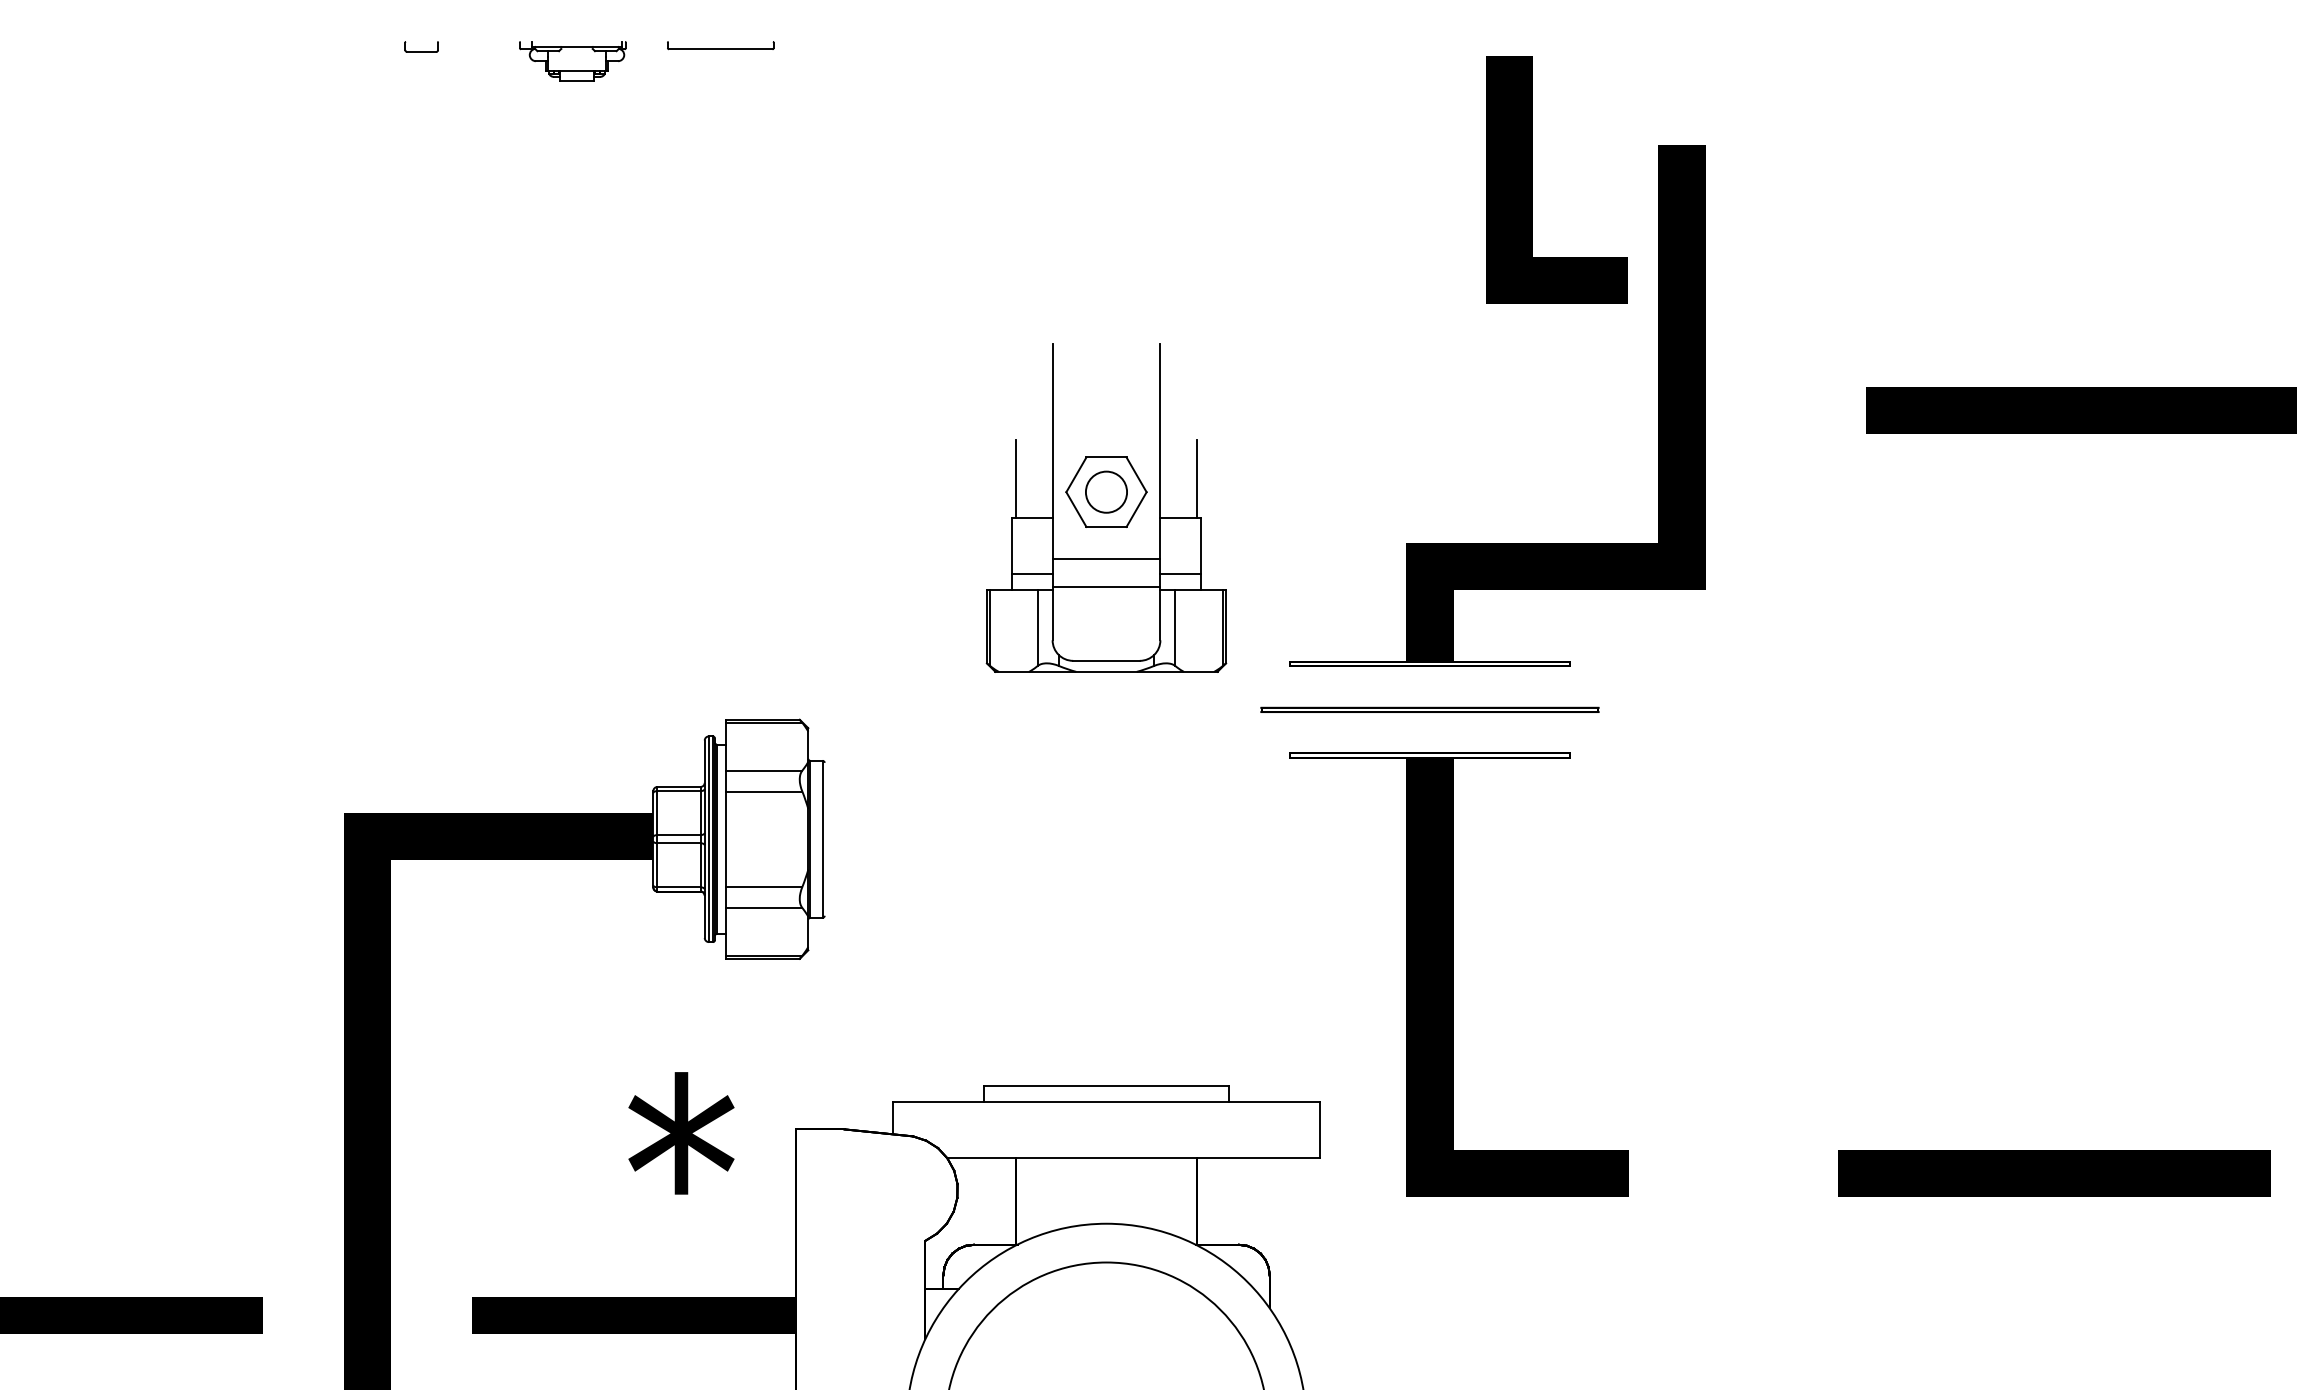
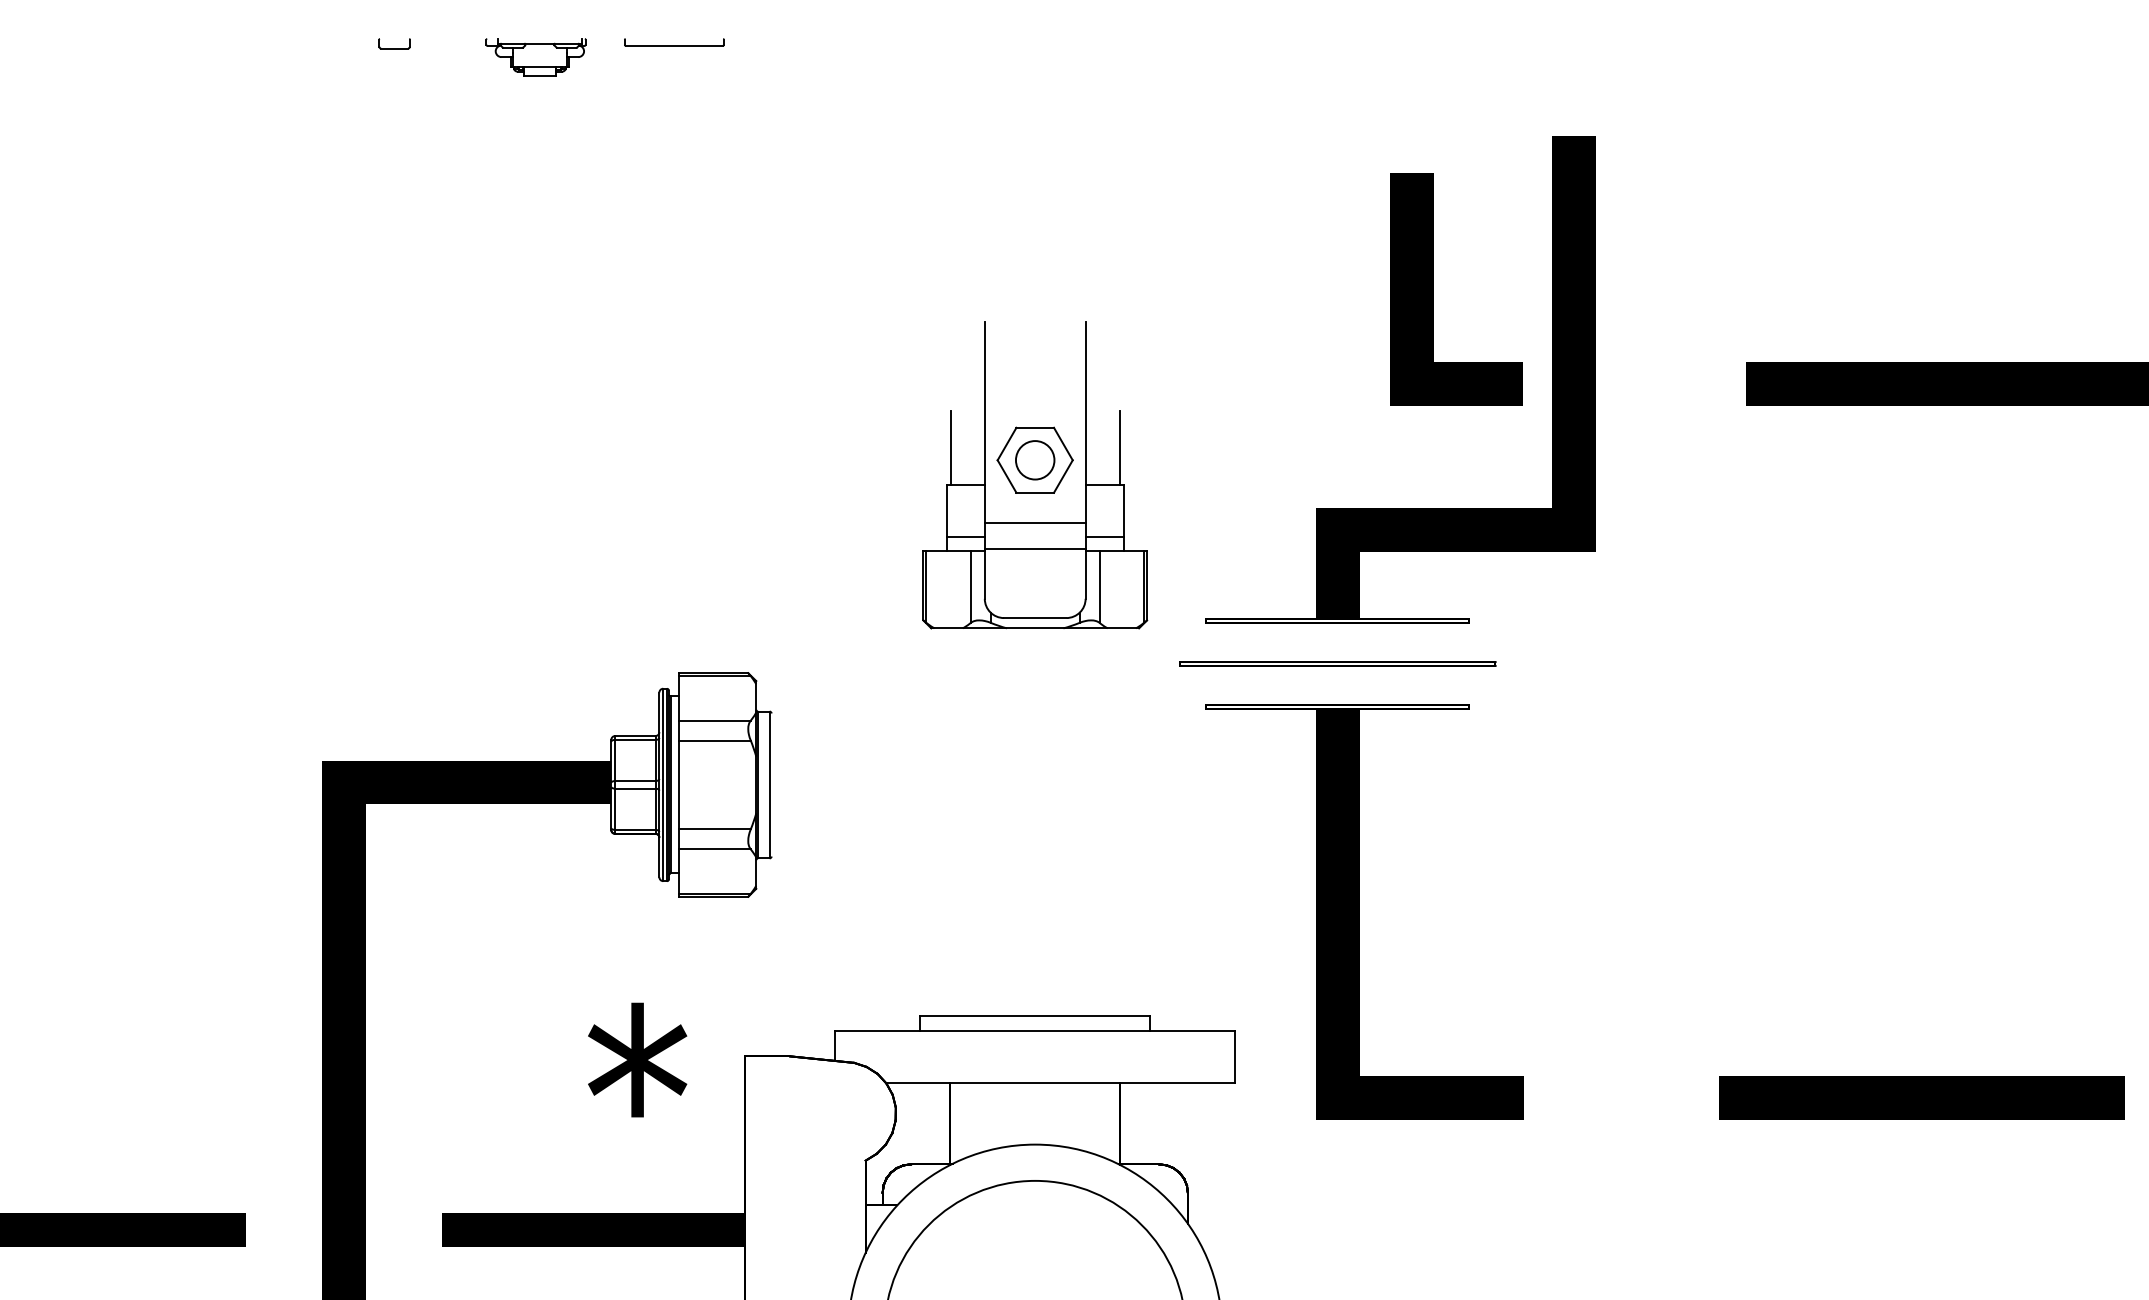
line: (1532, 180) -> (1433, 289), moved

